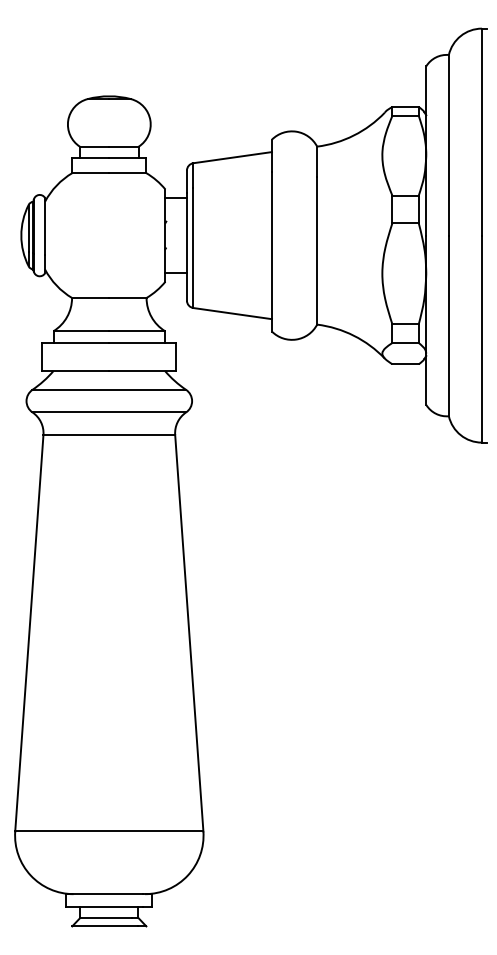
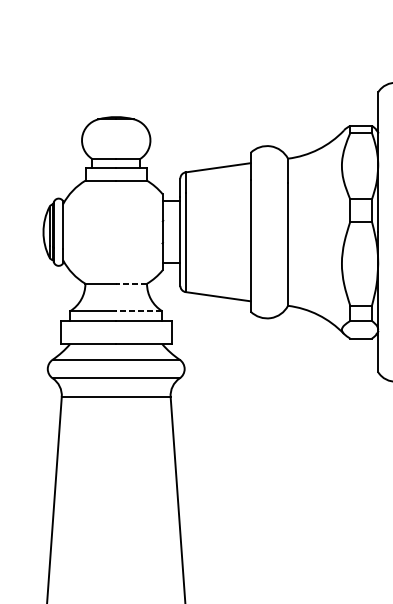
line: (127, 298) -> (131, 284), solid -> dashed
line: (137, 331) -> (139, 311), solid -> dashed

